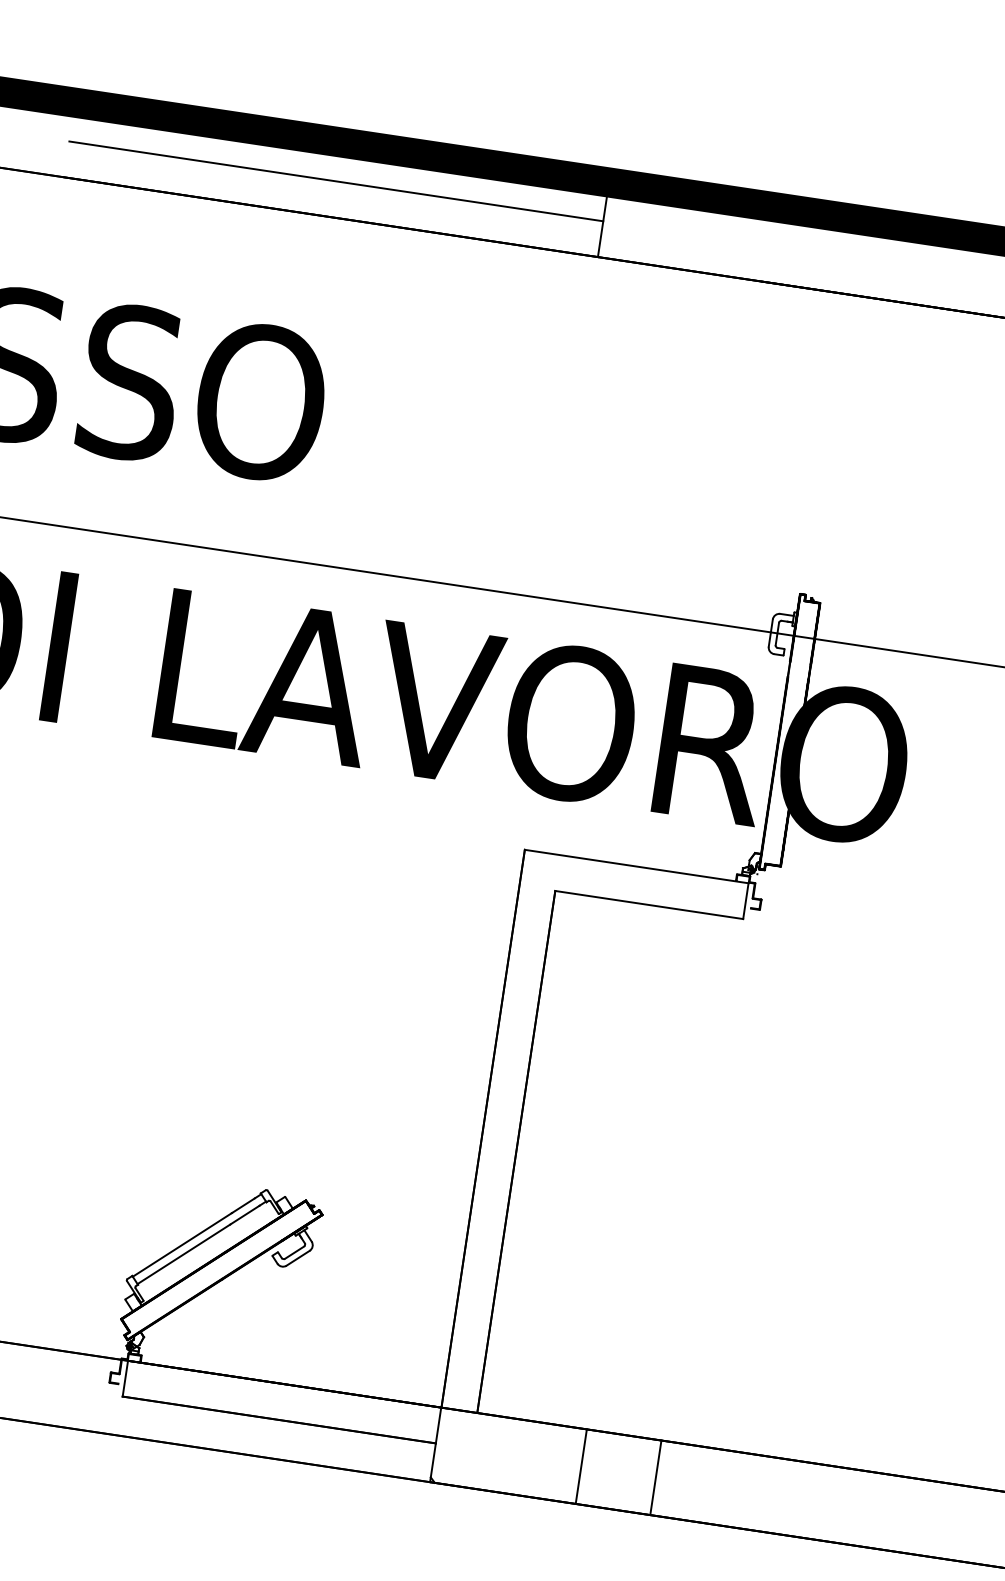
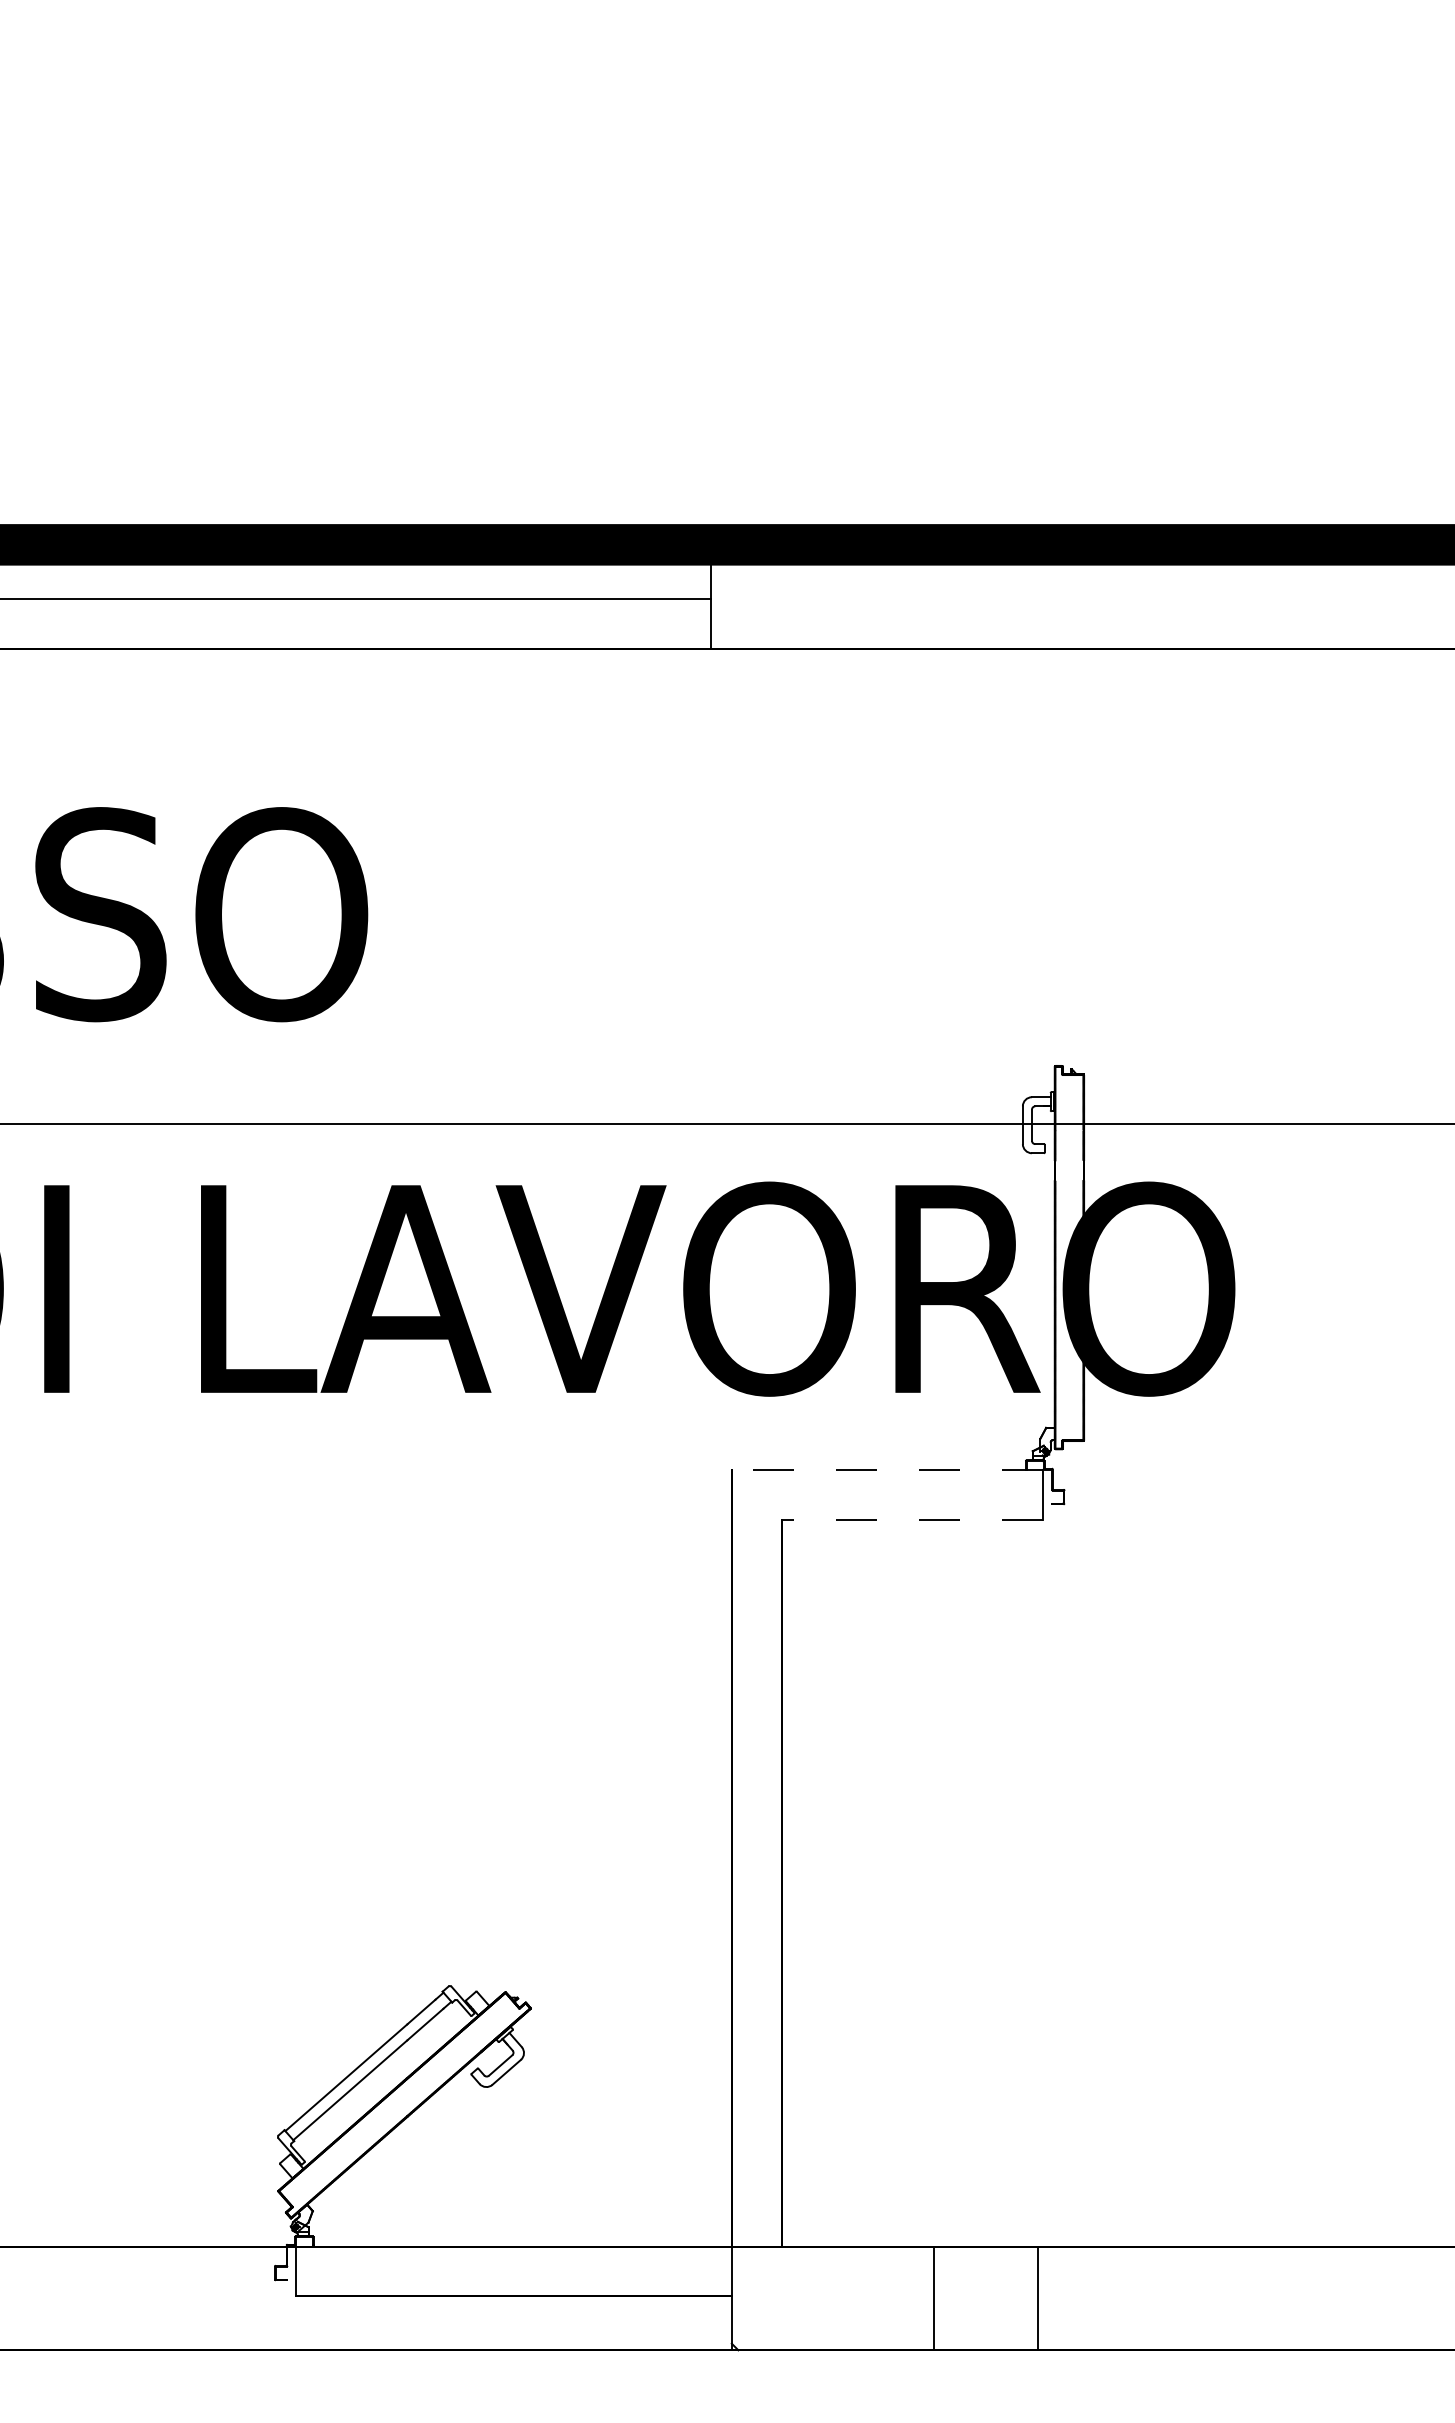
line: (636, 866) -> (887, 1470), solid -> dashed
line: (649, 905) -> (912, 1520), solid -> dashed

